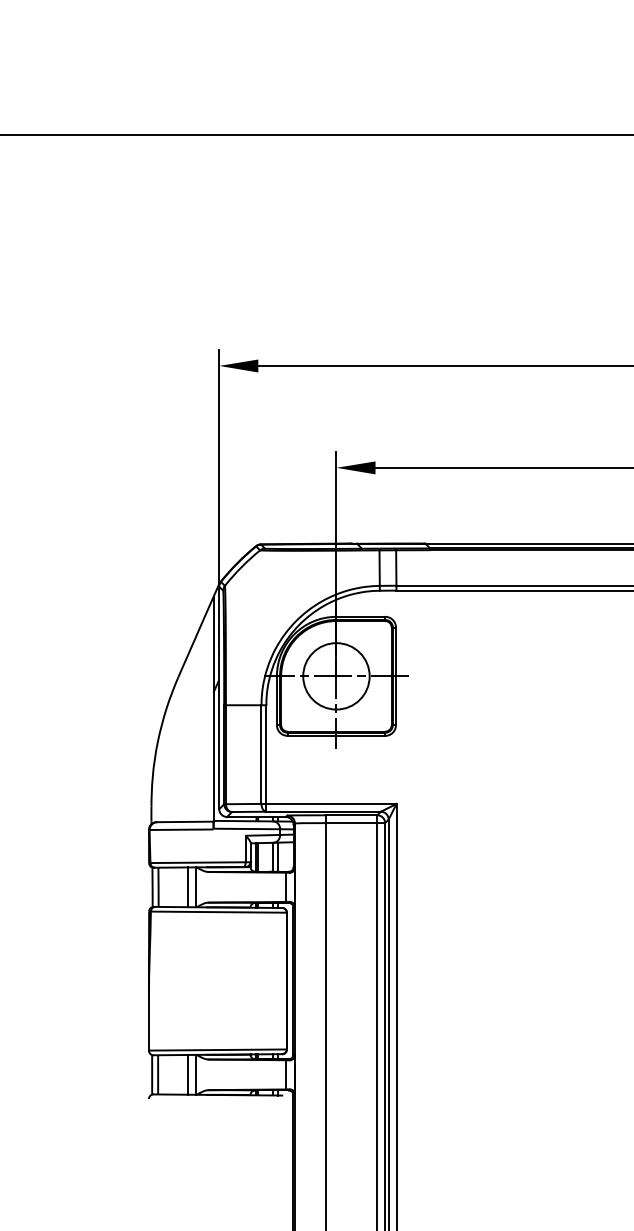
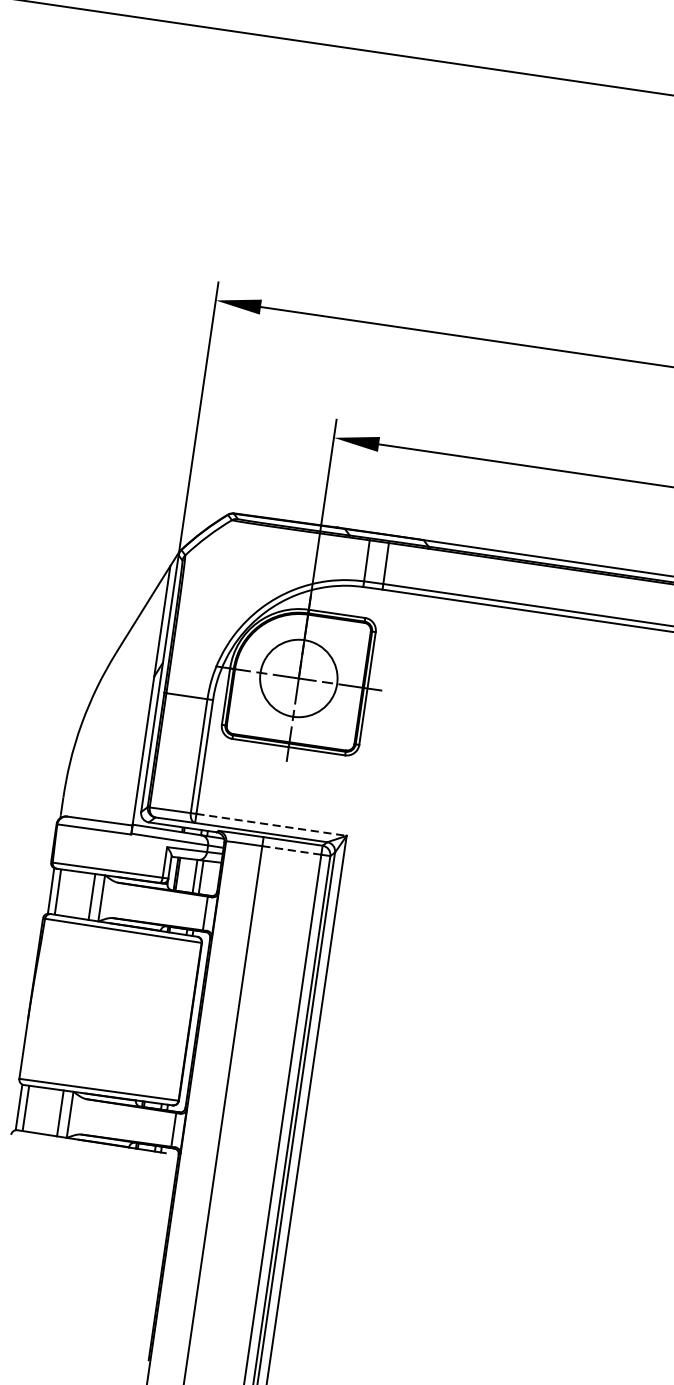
line: (331, 803) -> (271, 824), solid -> dashed
line: (351, 823) -> (291, 850), solid -> dashed

